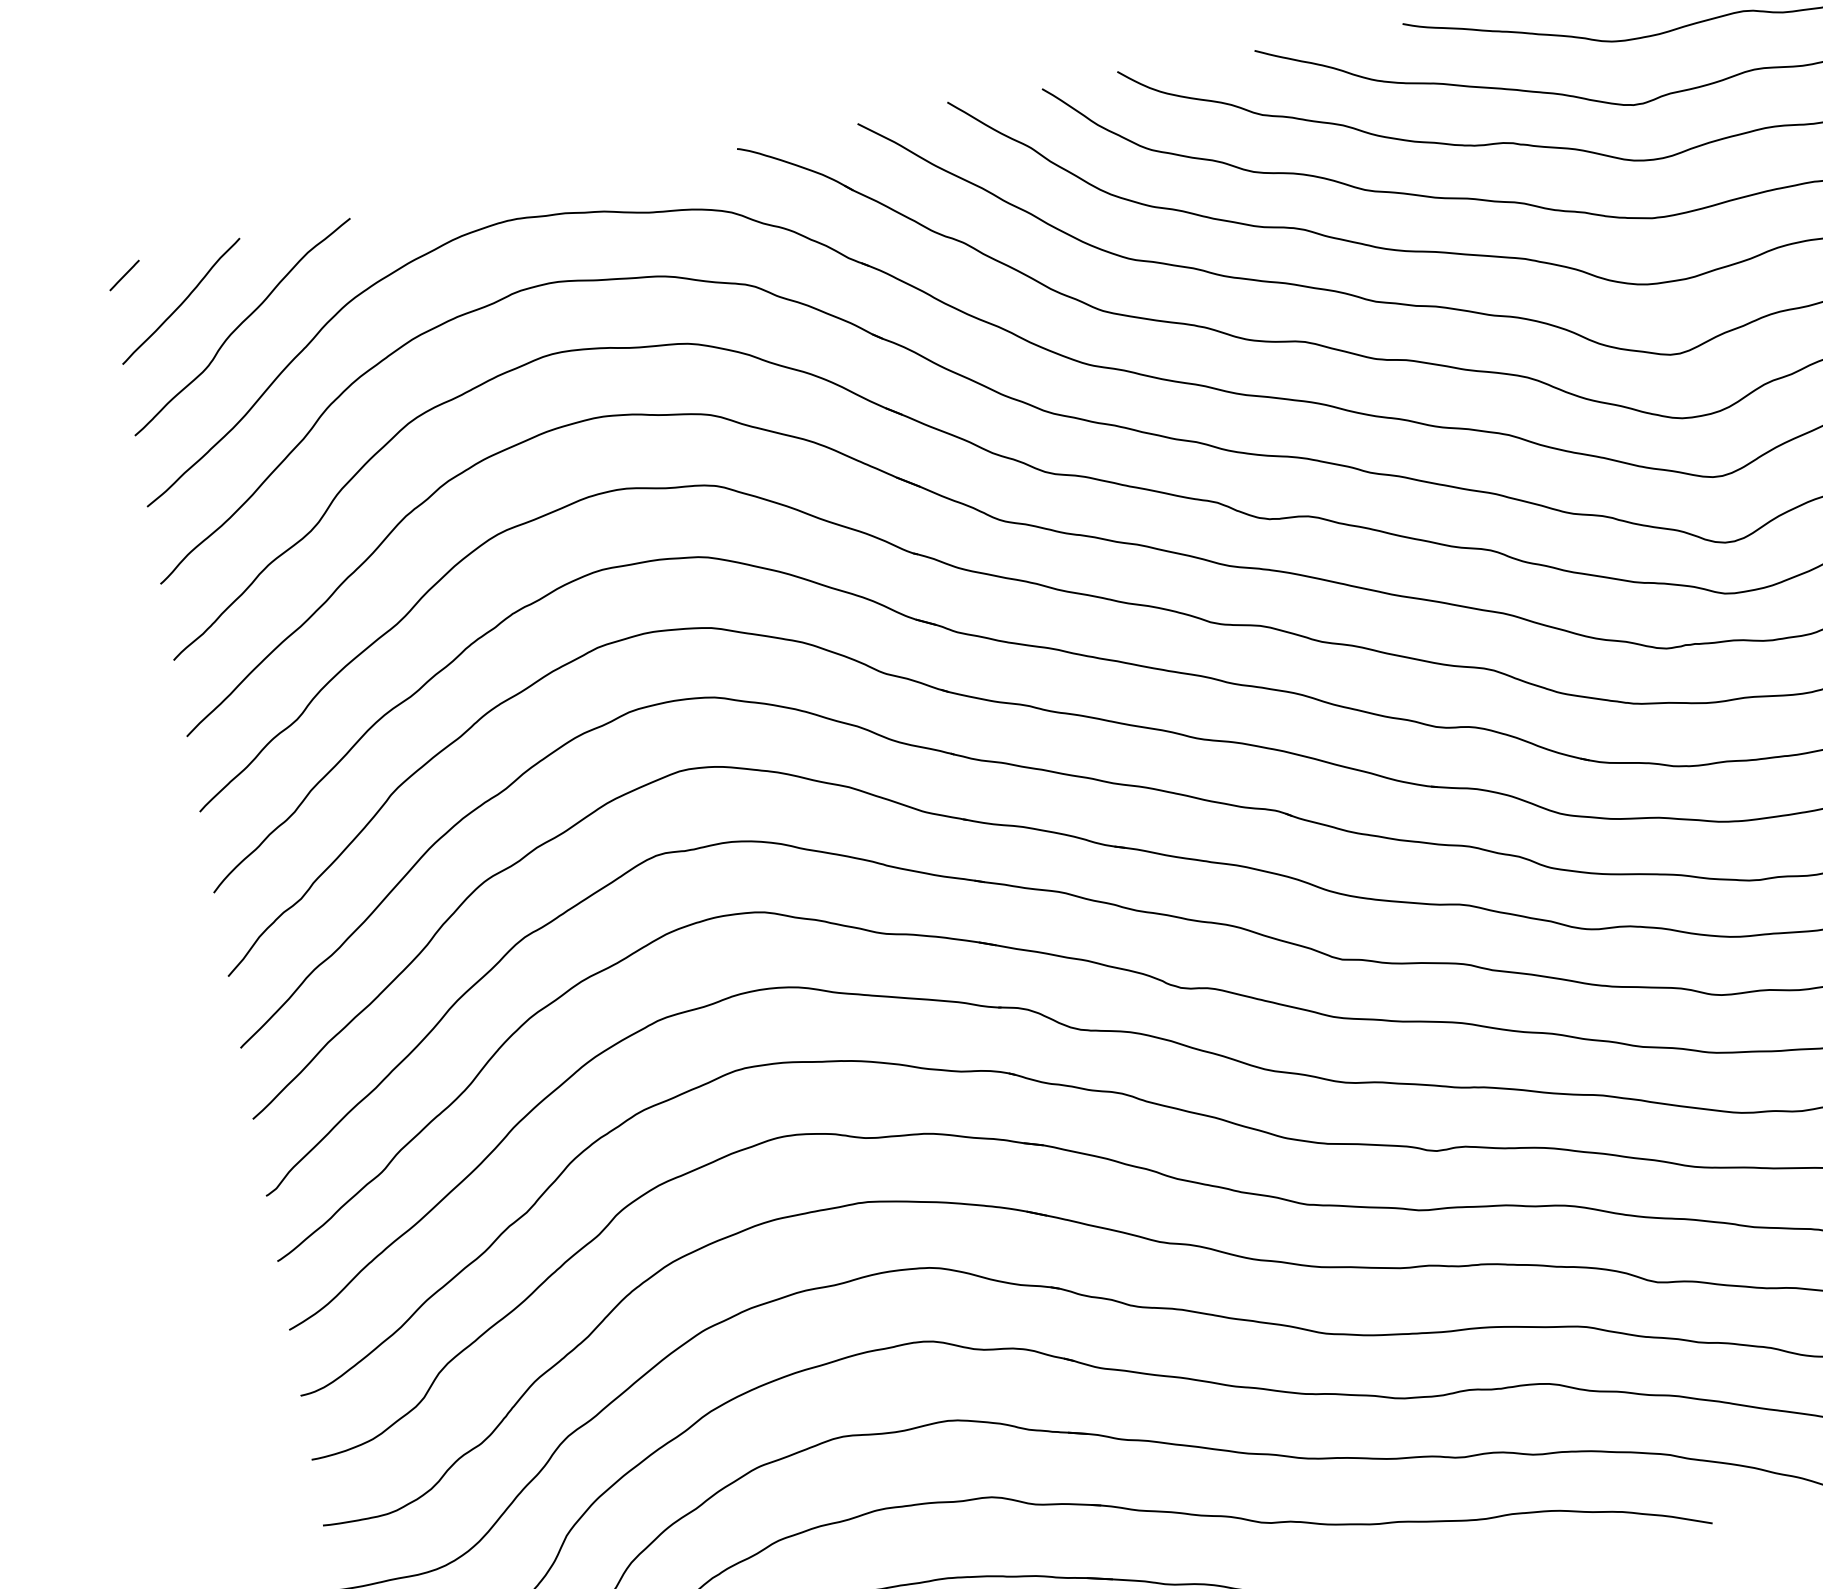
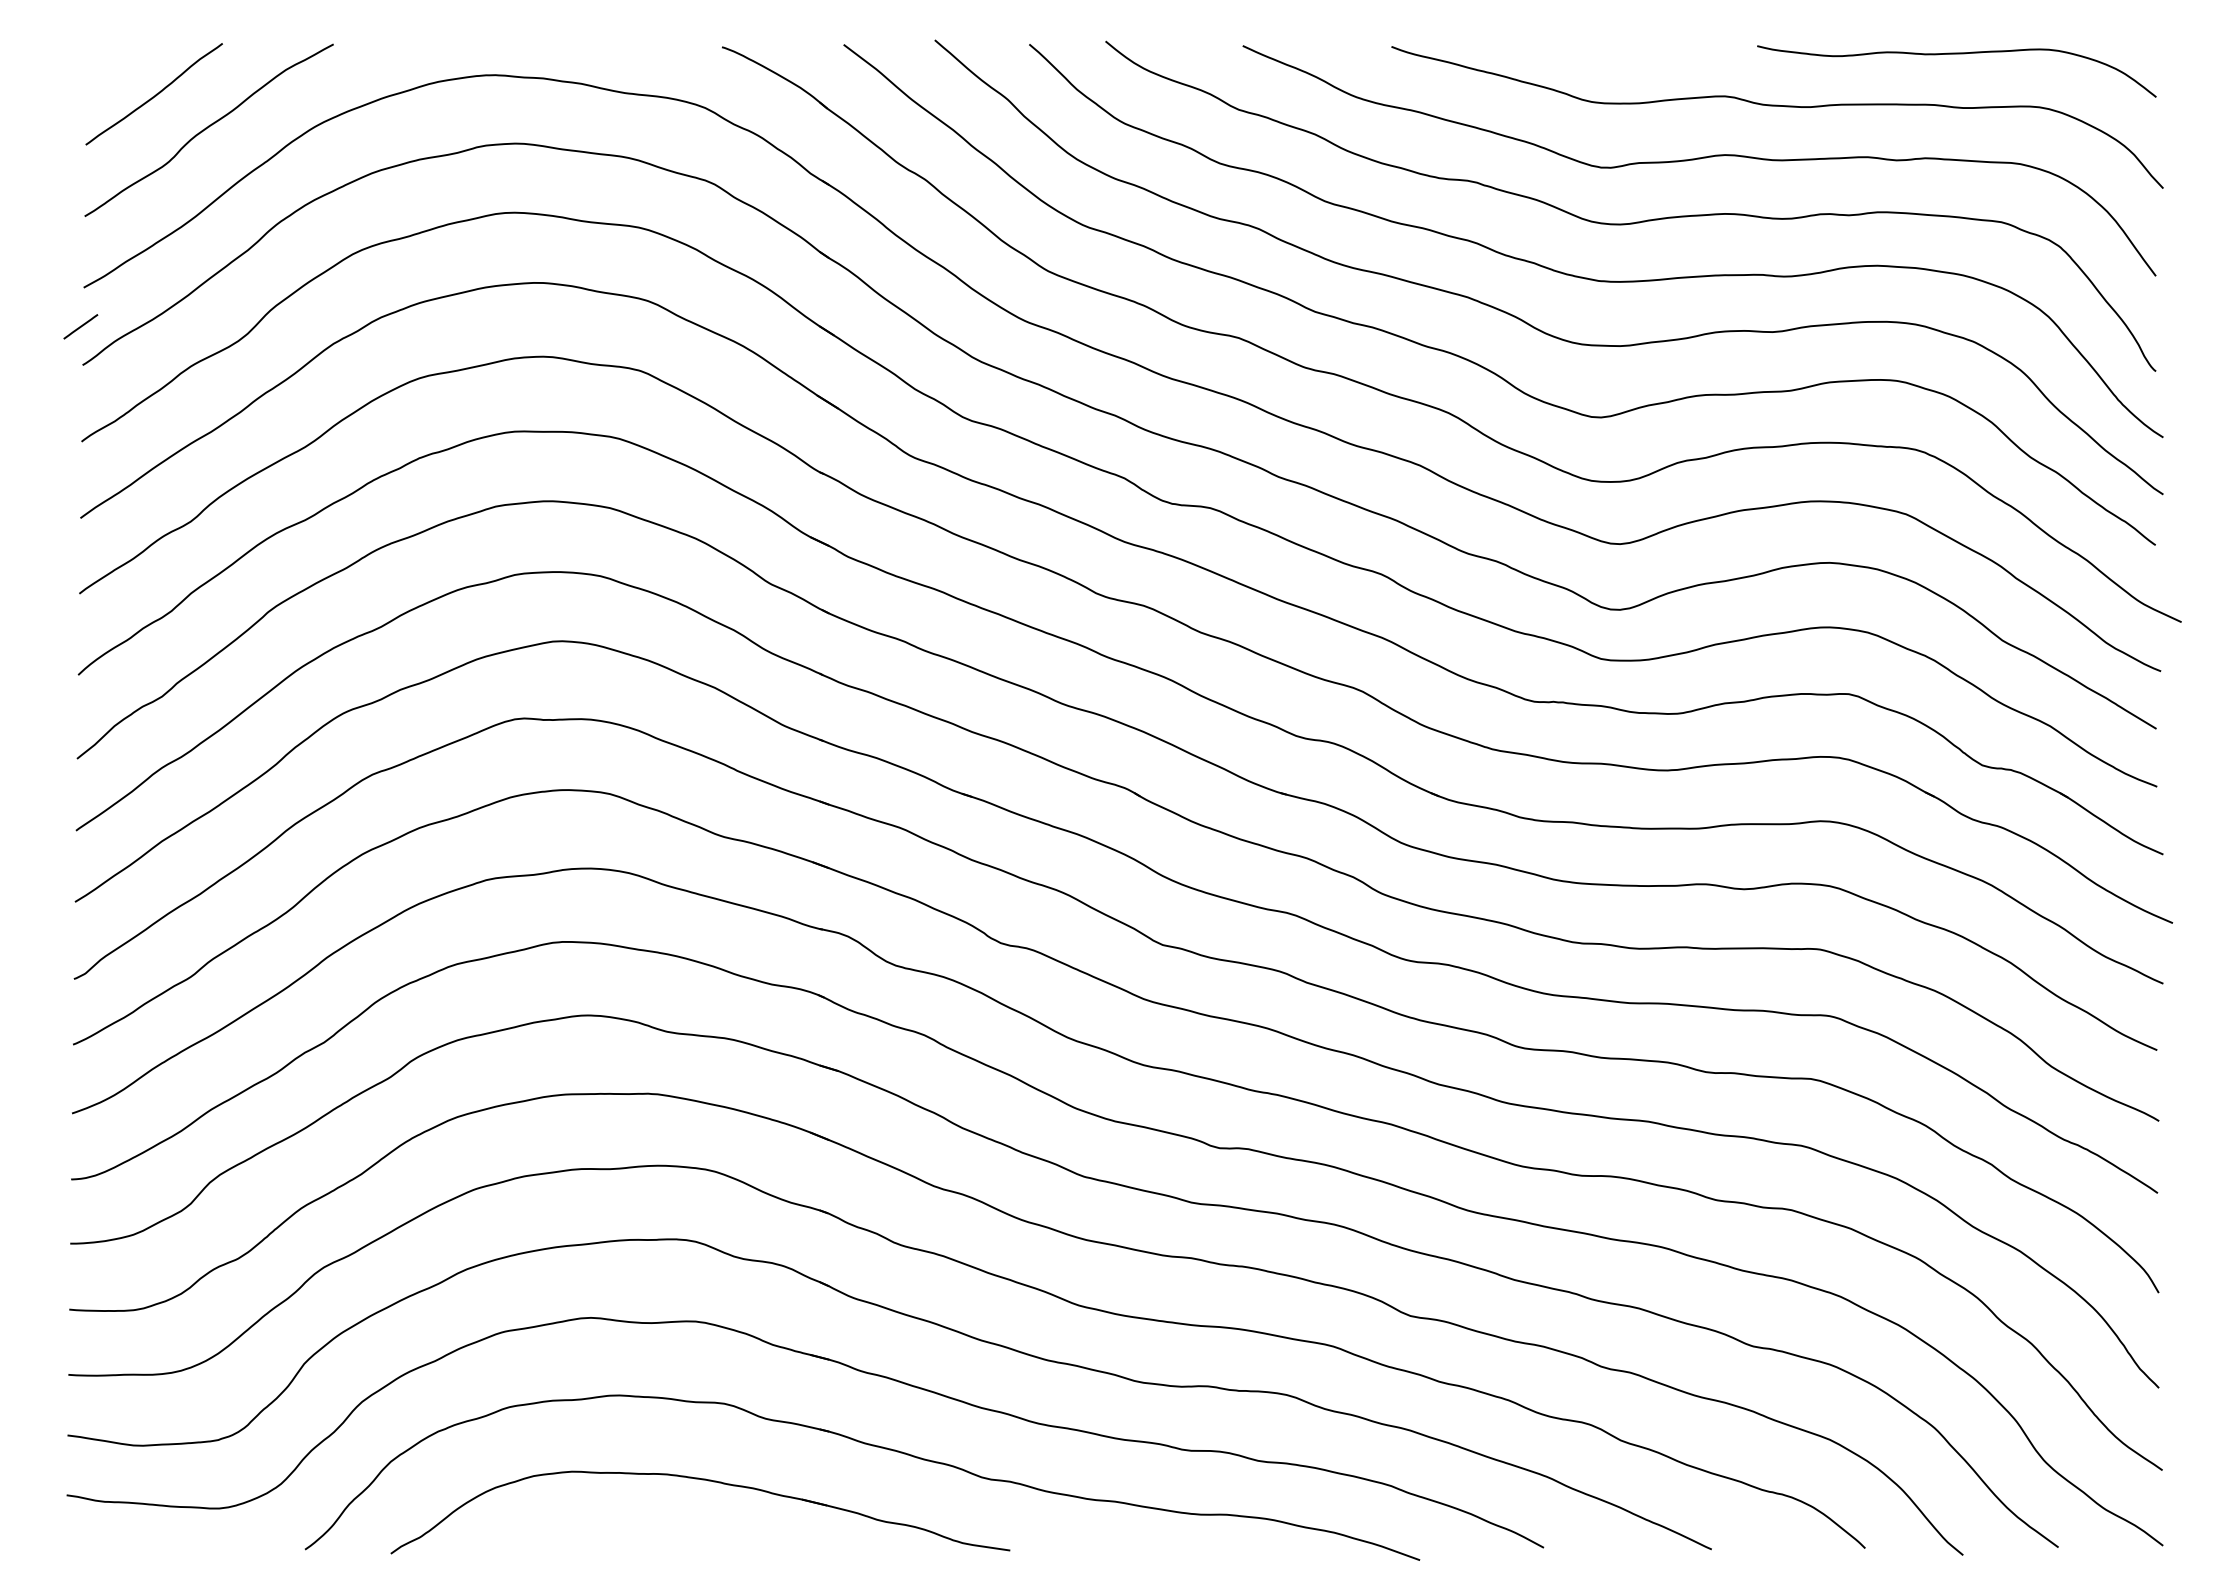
line: (124, 275) -> (80, 326), moved

